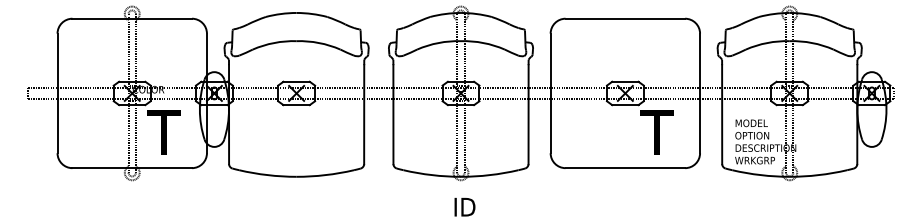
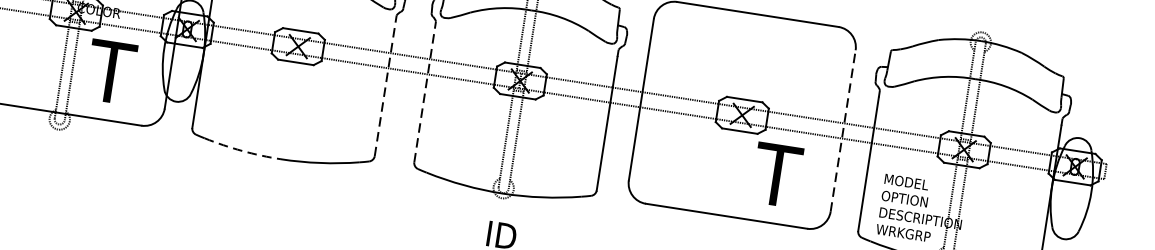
line: (700, 93) -> (843, 131), solid -> dashed
line: (364, 114) -> (385, 89), solid -> dashed
line: (393, 114) -> (424, 95), solid -> dashed
arc: (267, 175) -> (241, 151), solid -> dashed

